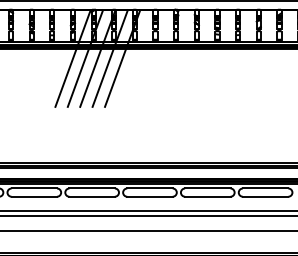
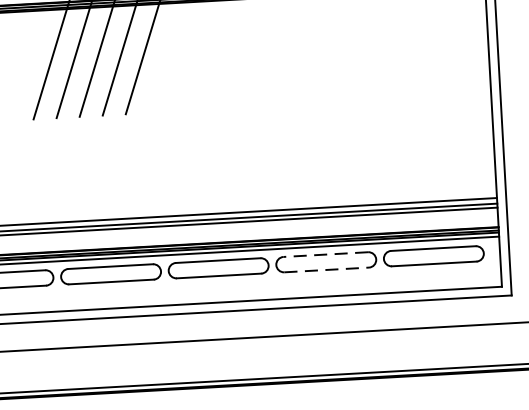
line: (207, 188) -> (325, 254), solid -> dashed
line: (207, 196) -> (326, 269), solid -> dashed

